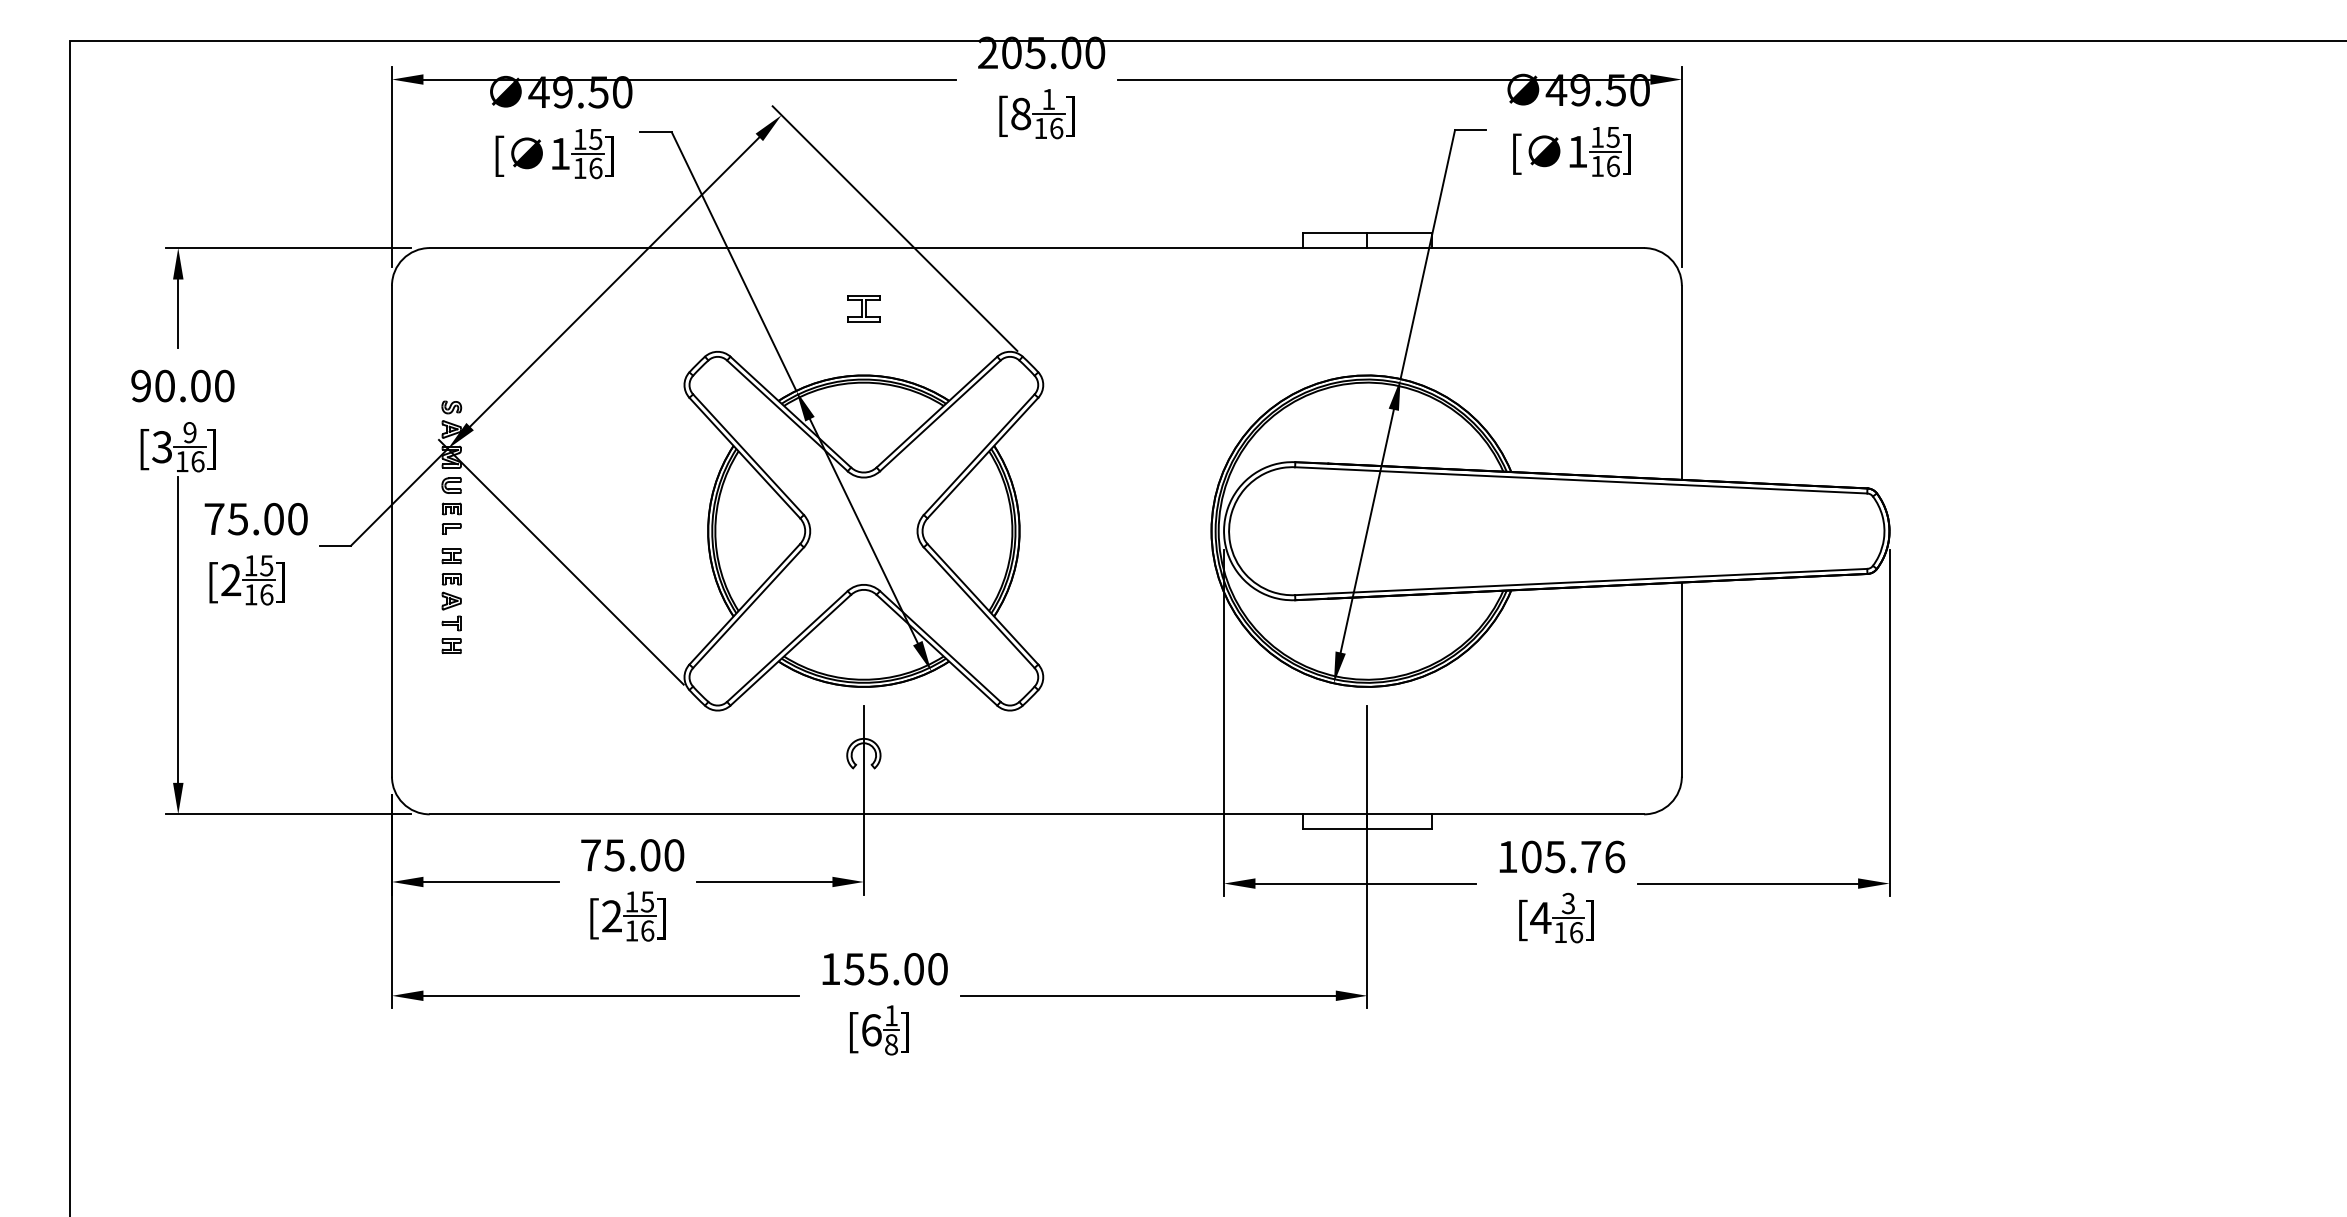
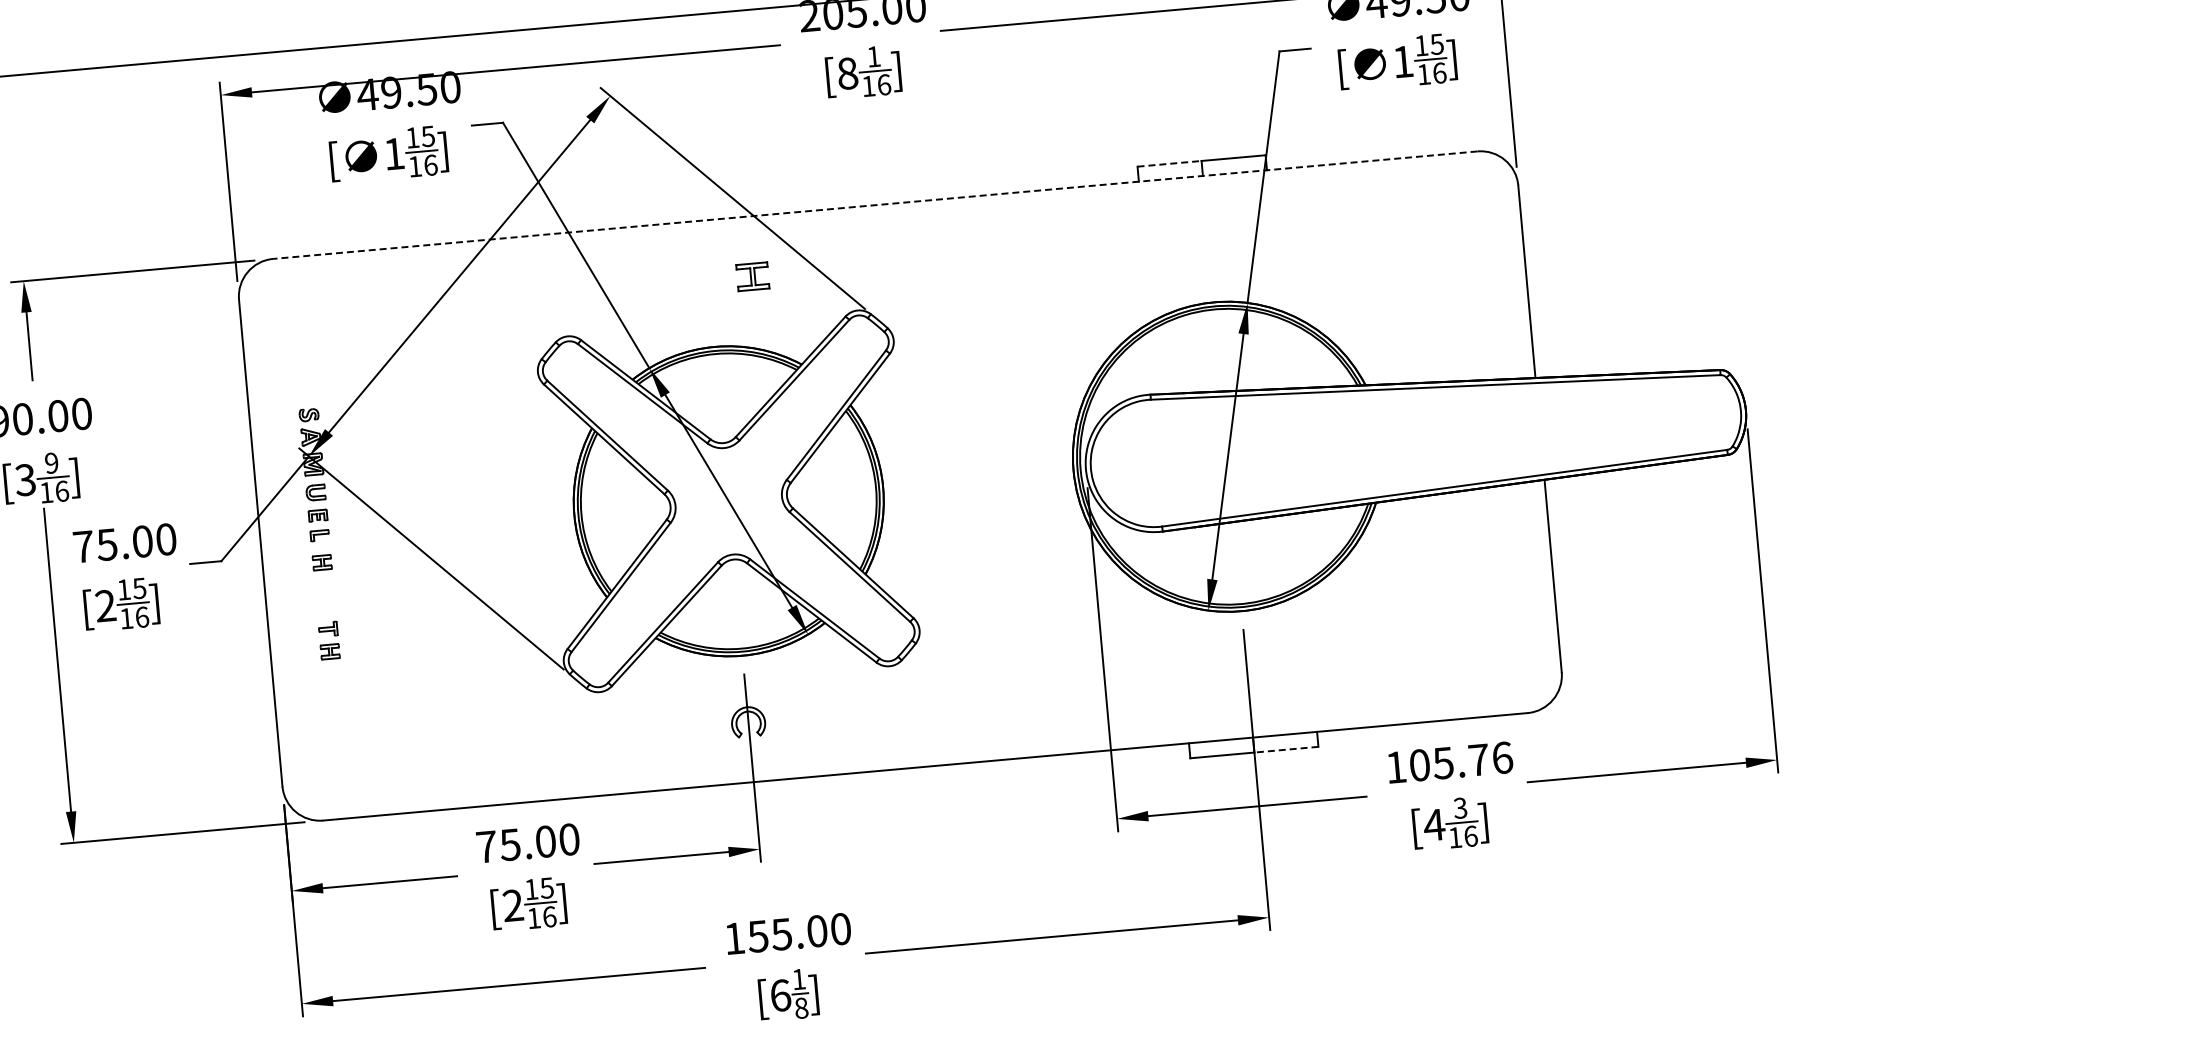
line: (1335, 232) -> (1170, 163), solid -> dashed
line: (1036, 248) -> (874, 205), solid -> dashed
part: (863, 308) -> (752, 276), moved
part: (451, 591) -> (325, 597), removed
line: (1399, 829) -> (1286, 749), solid -> dashed

